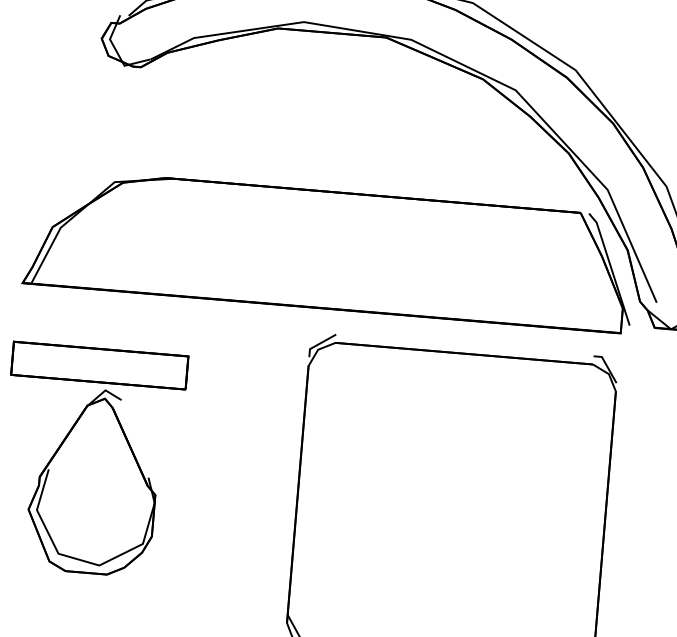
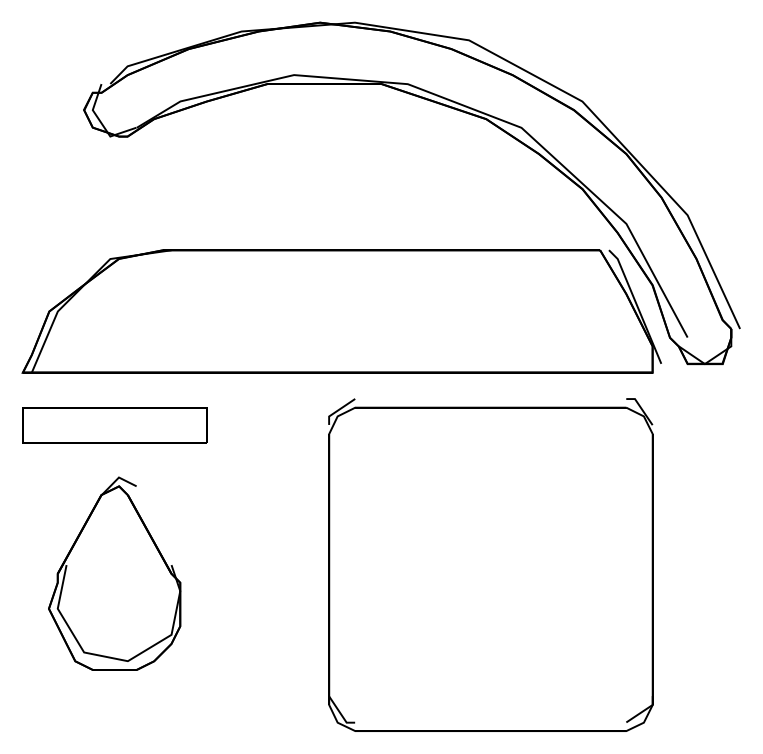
part: (99, 365) -> (114, 425), moved

